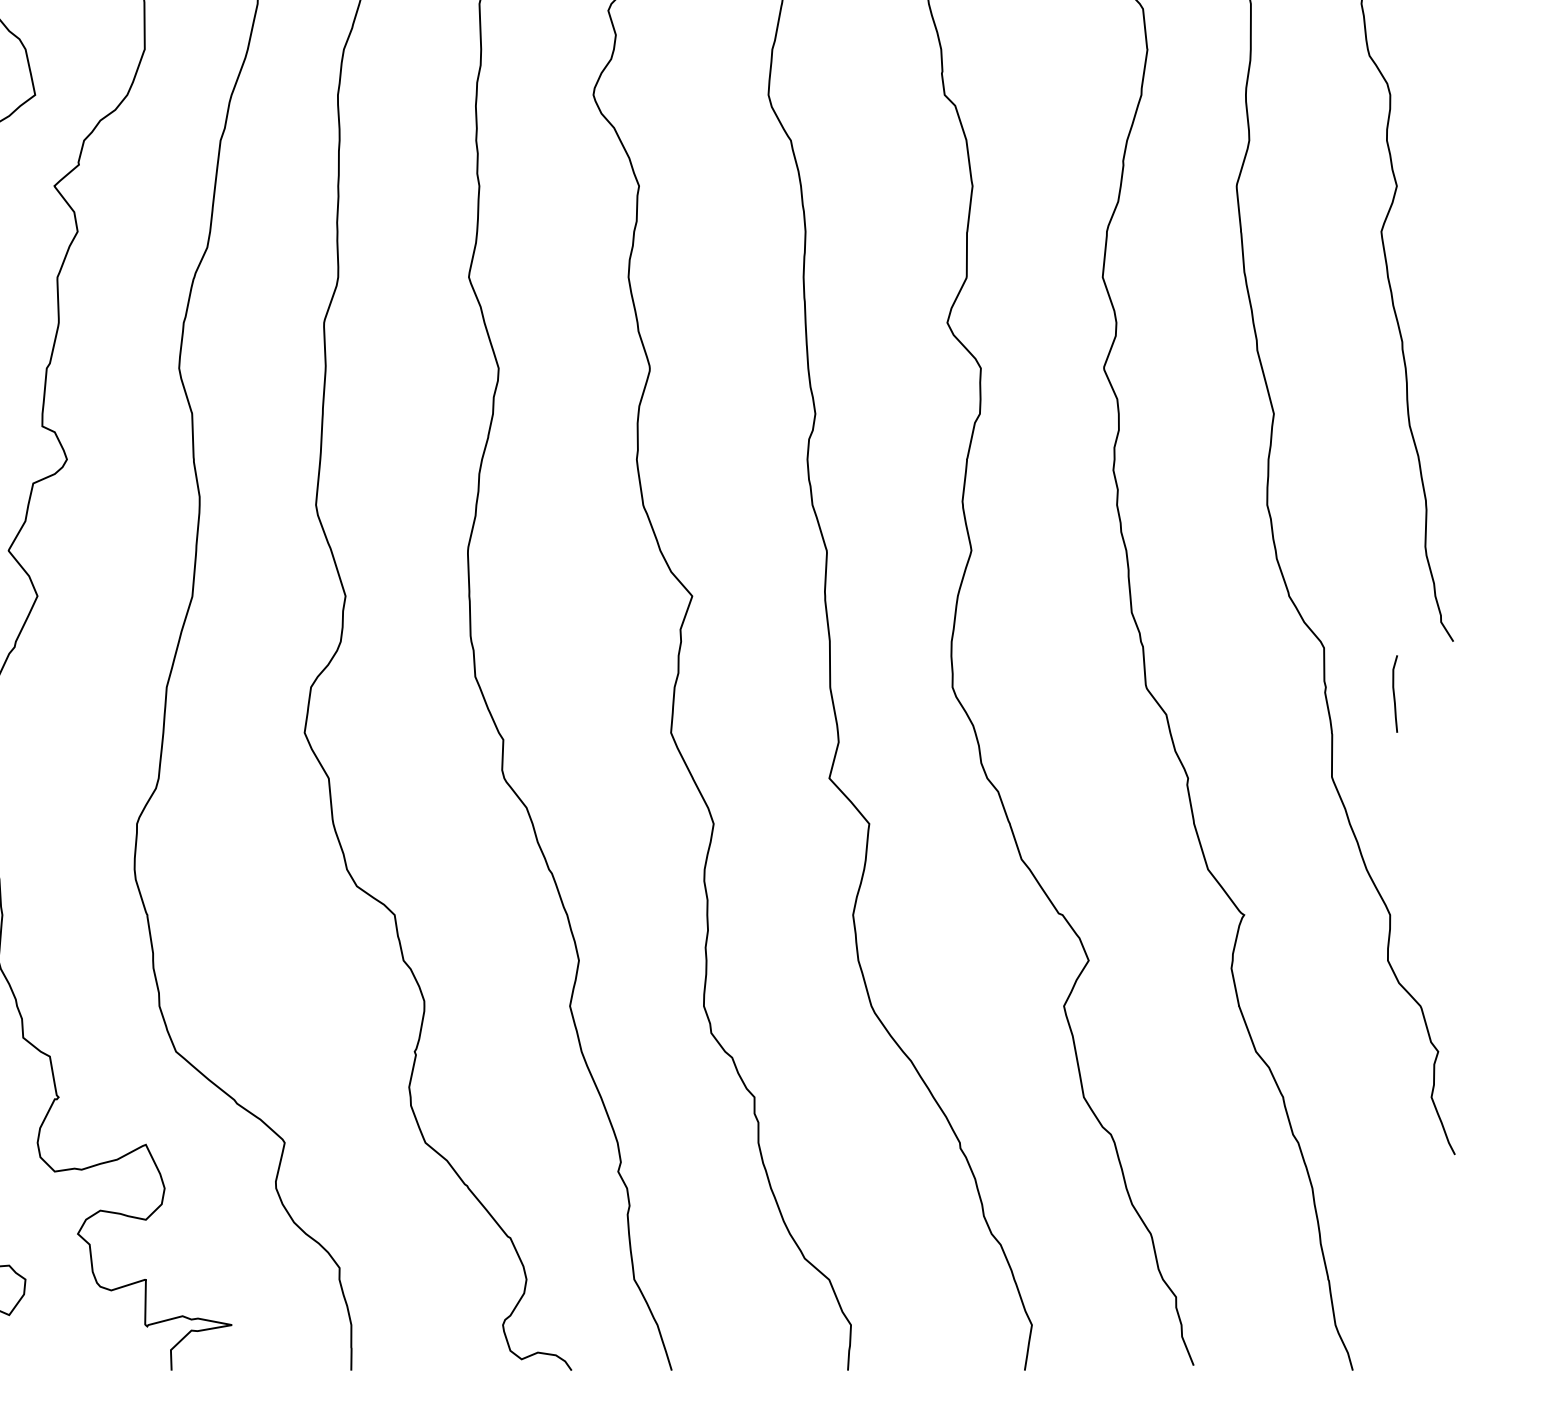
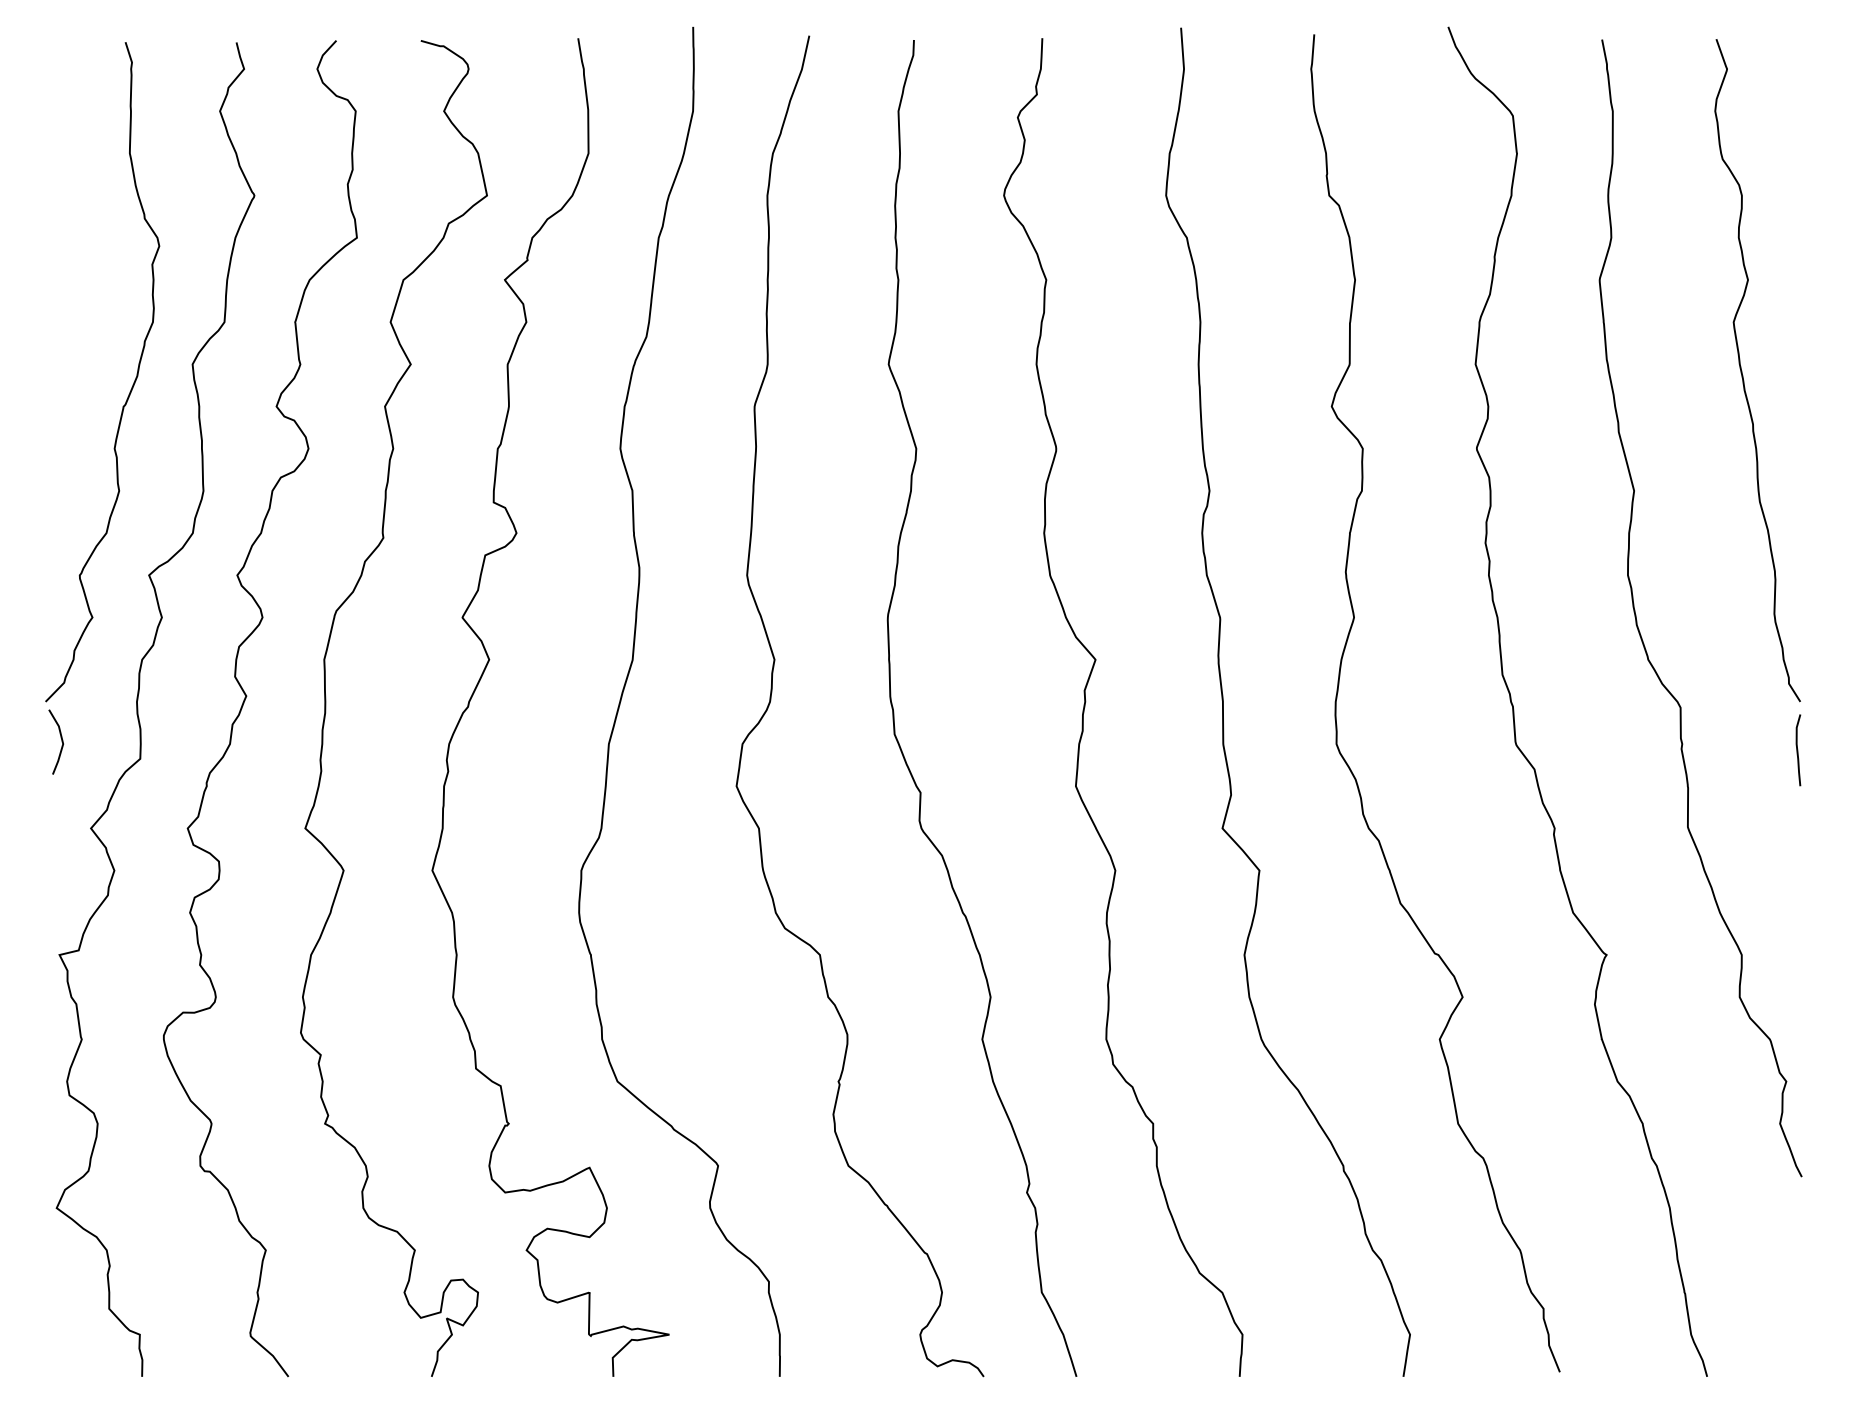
curve: (1395, 694) -> (1798, 750), moved

